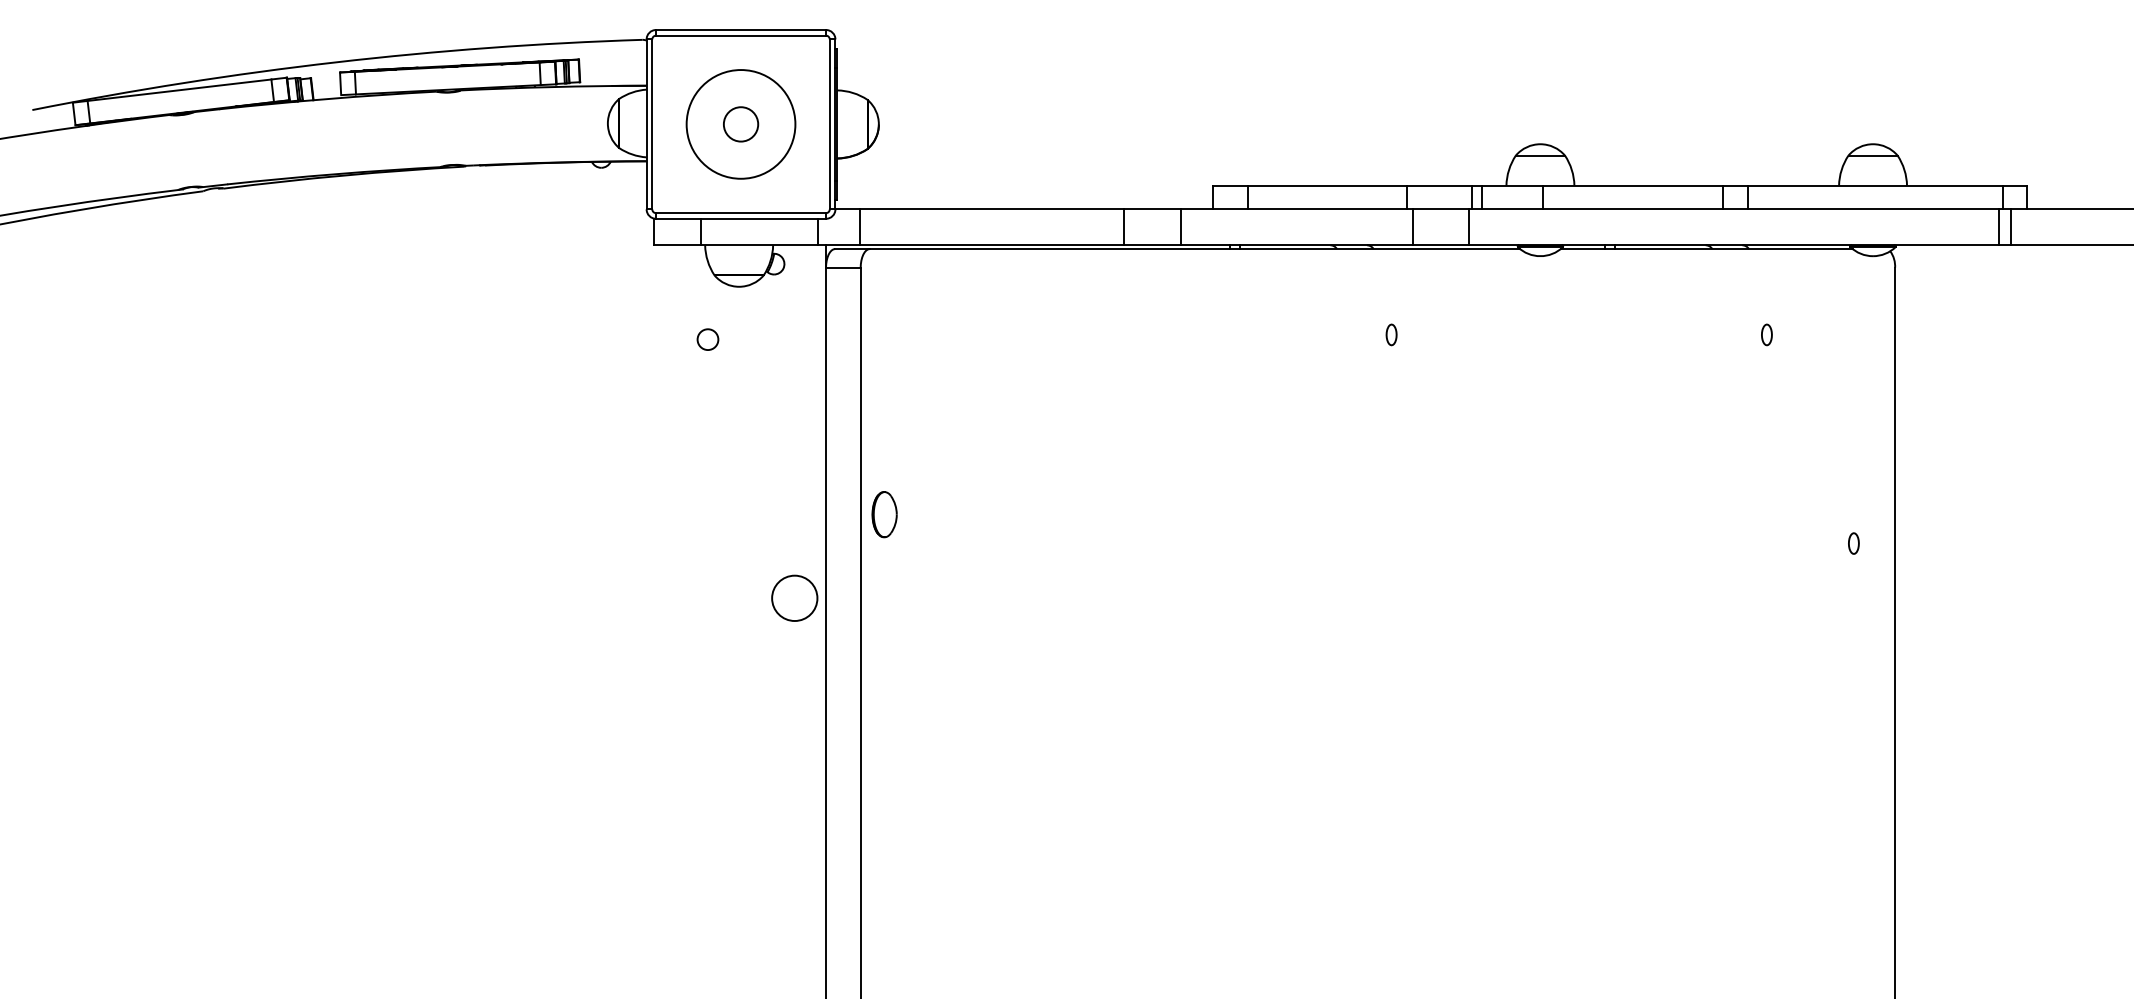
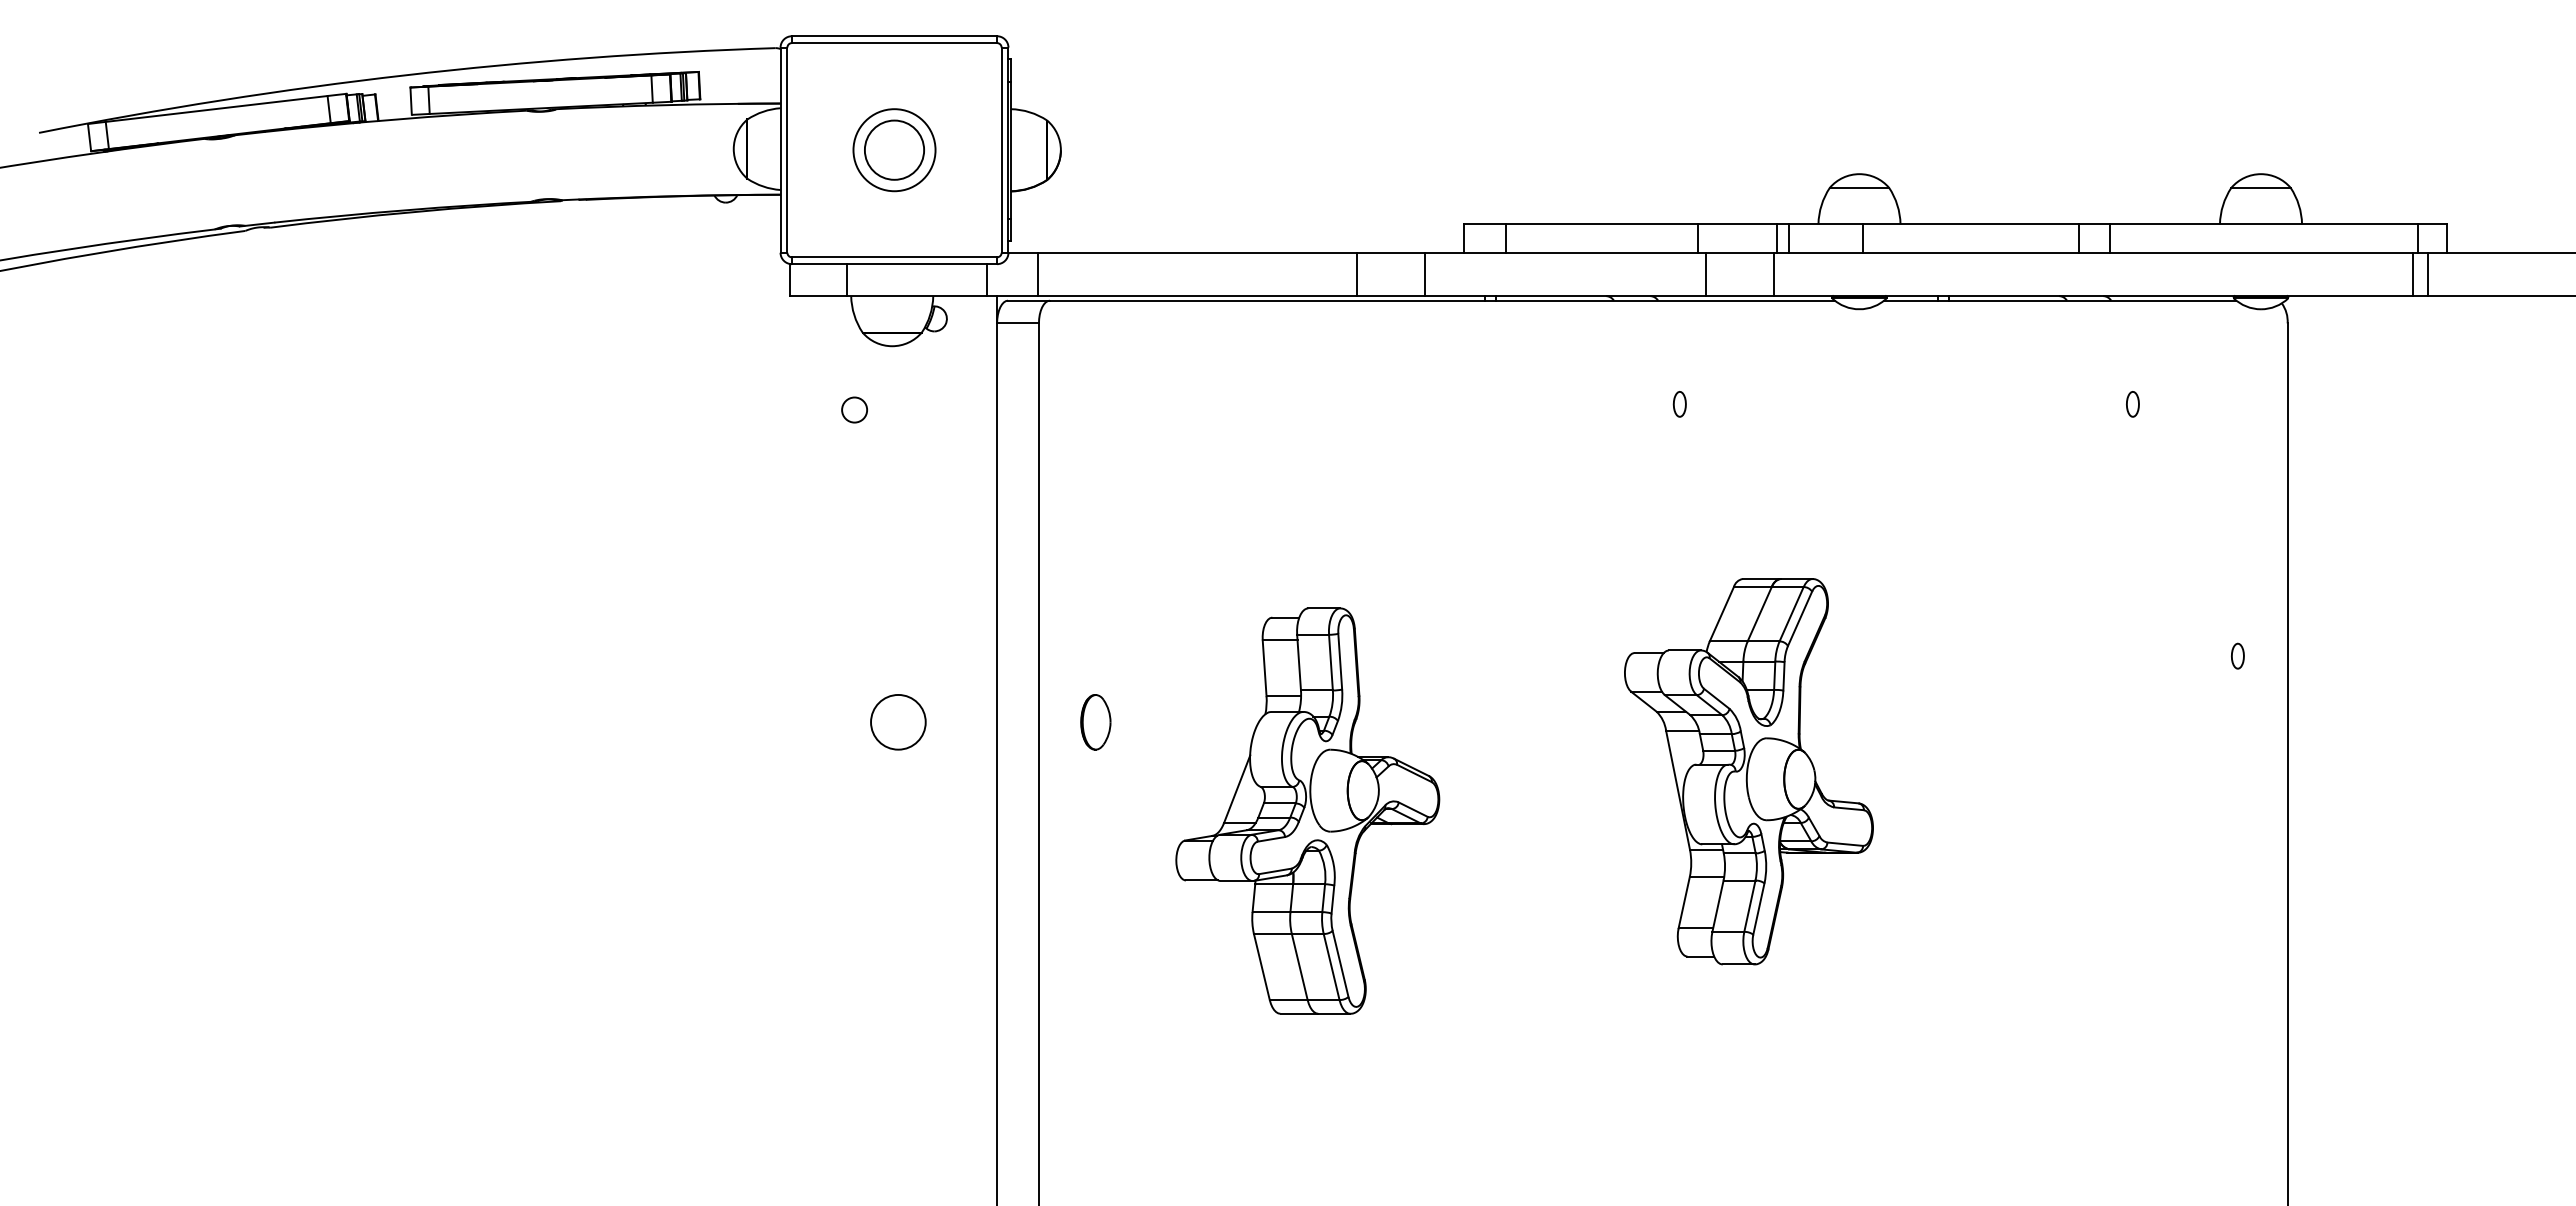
circle: (741, 123) -> (894, 149), size x1.43
circle: (741, 124) -> (894, 150), size x0.62
part: (884, 514) -> (1095, 722), moved
circle: (794, 598) -> (898, 722), moved
part: (1448, 639) -> (1748, 771), added
part: (1083, 671) -> (1307, 810), added

